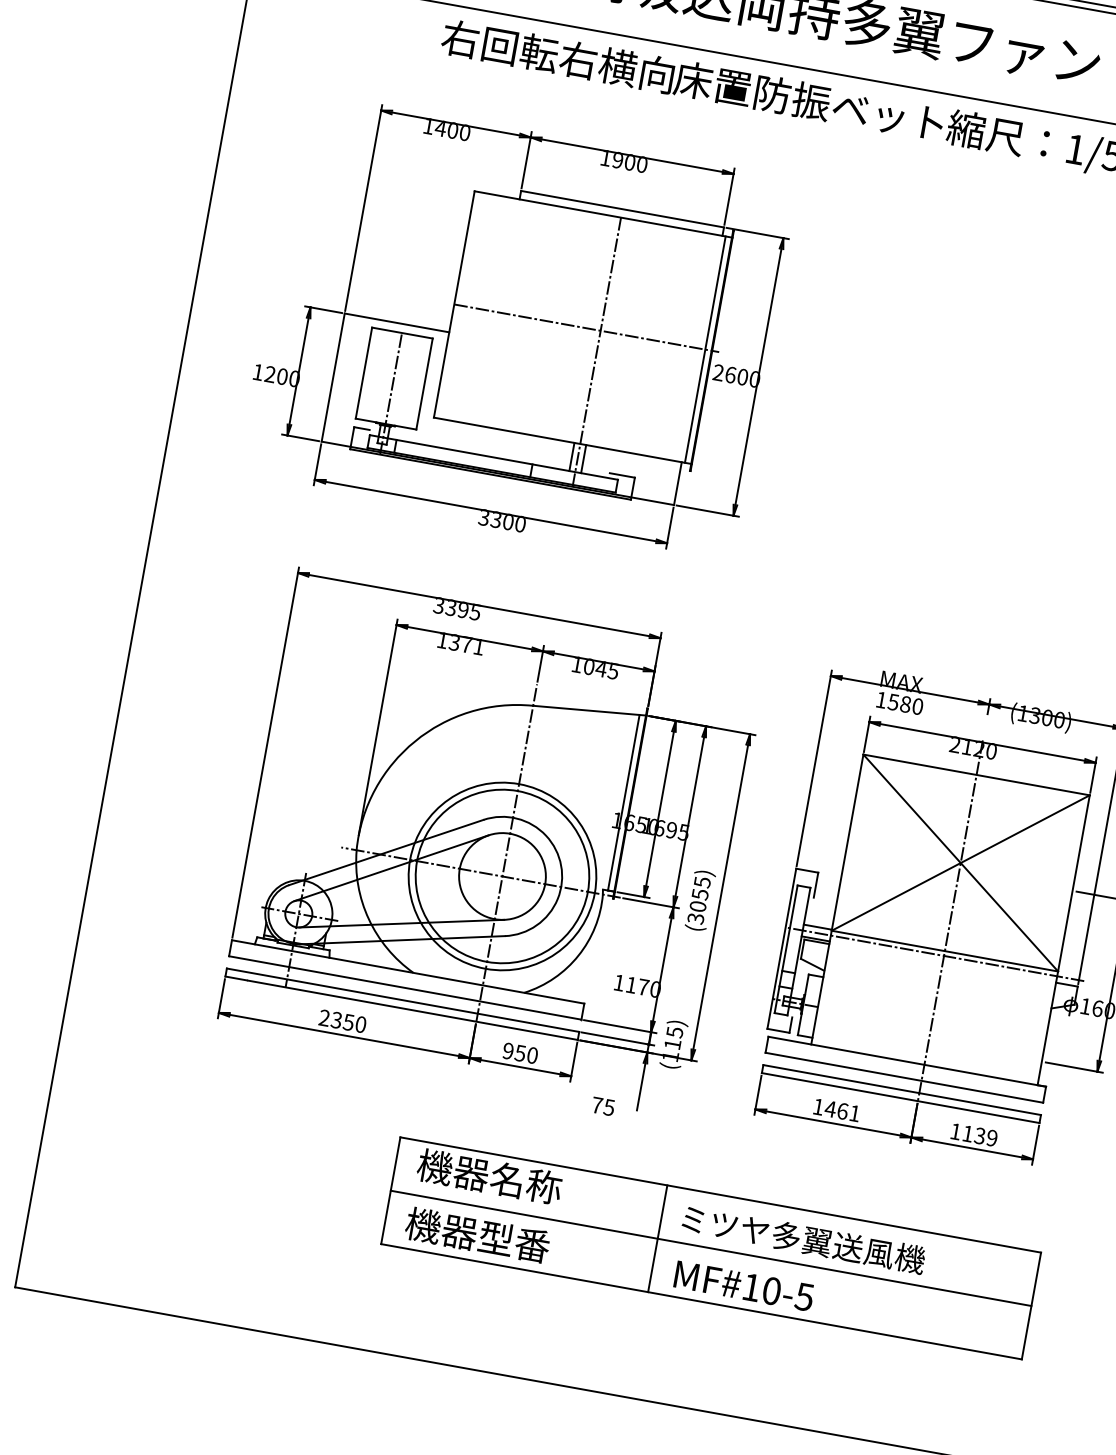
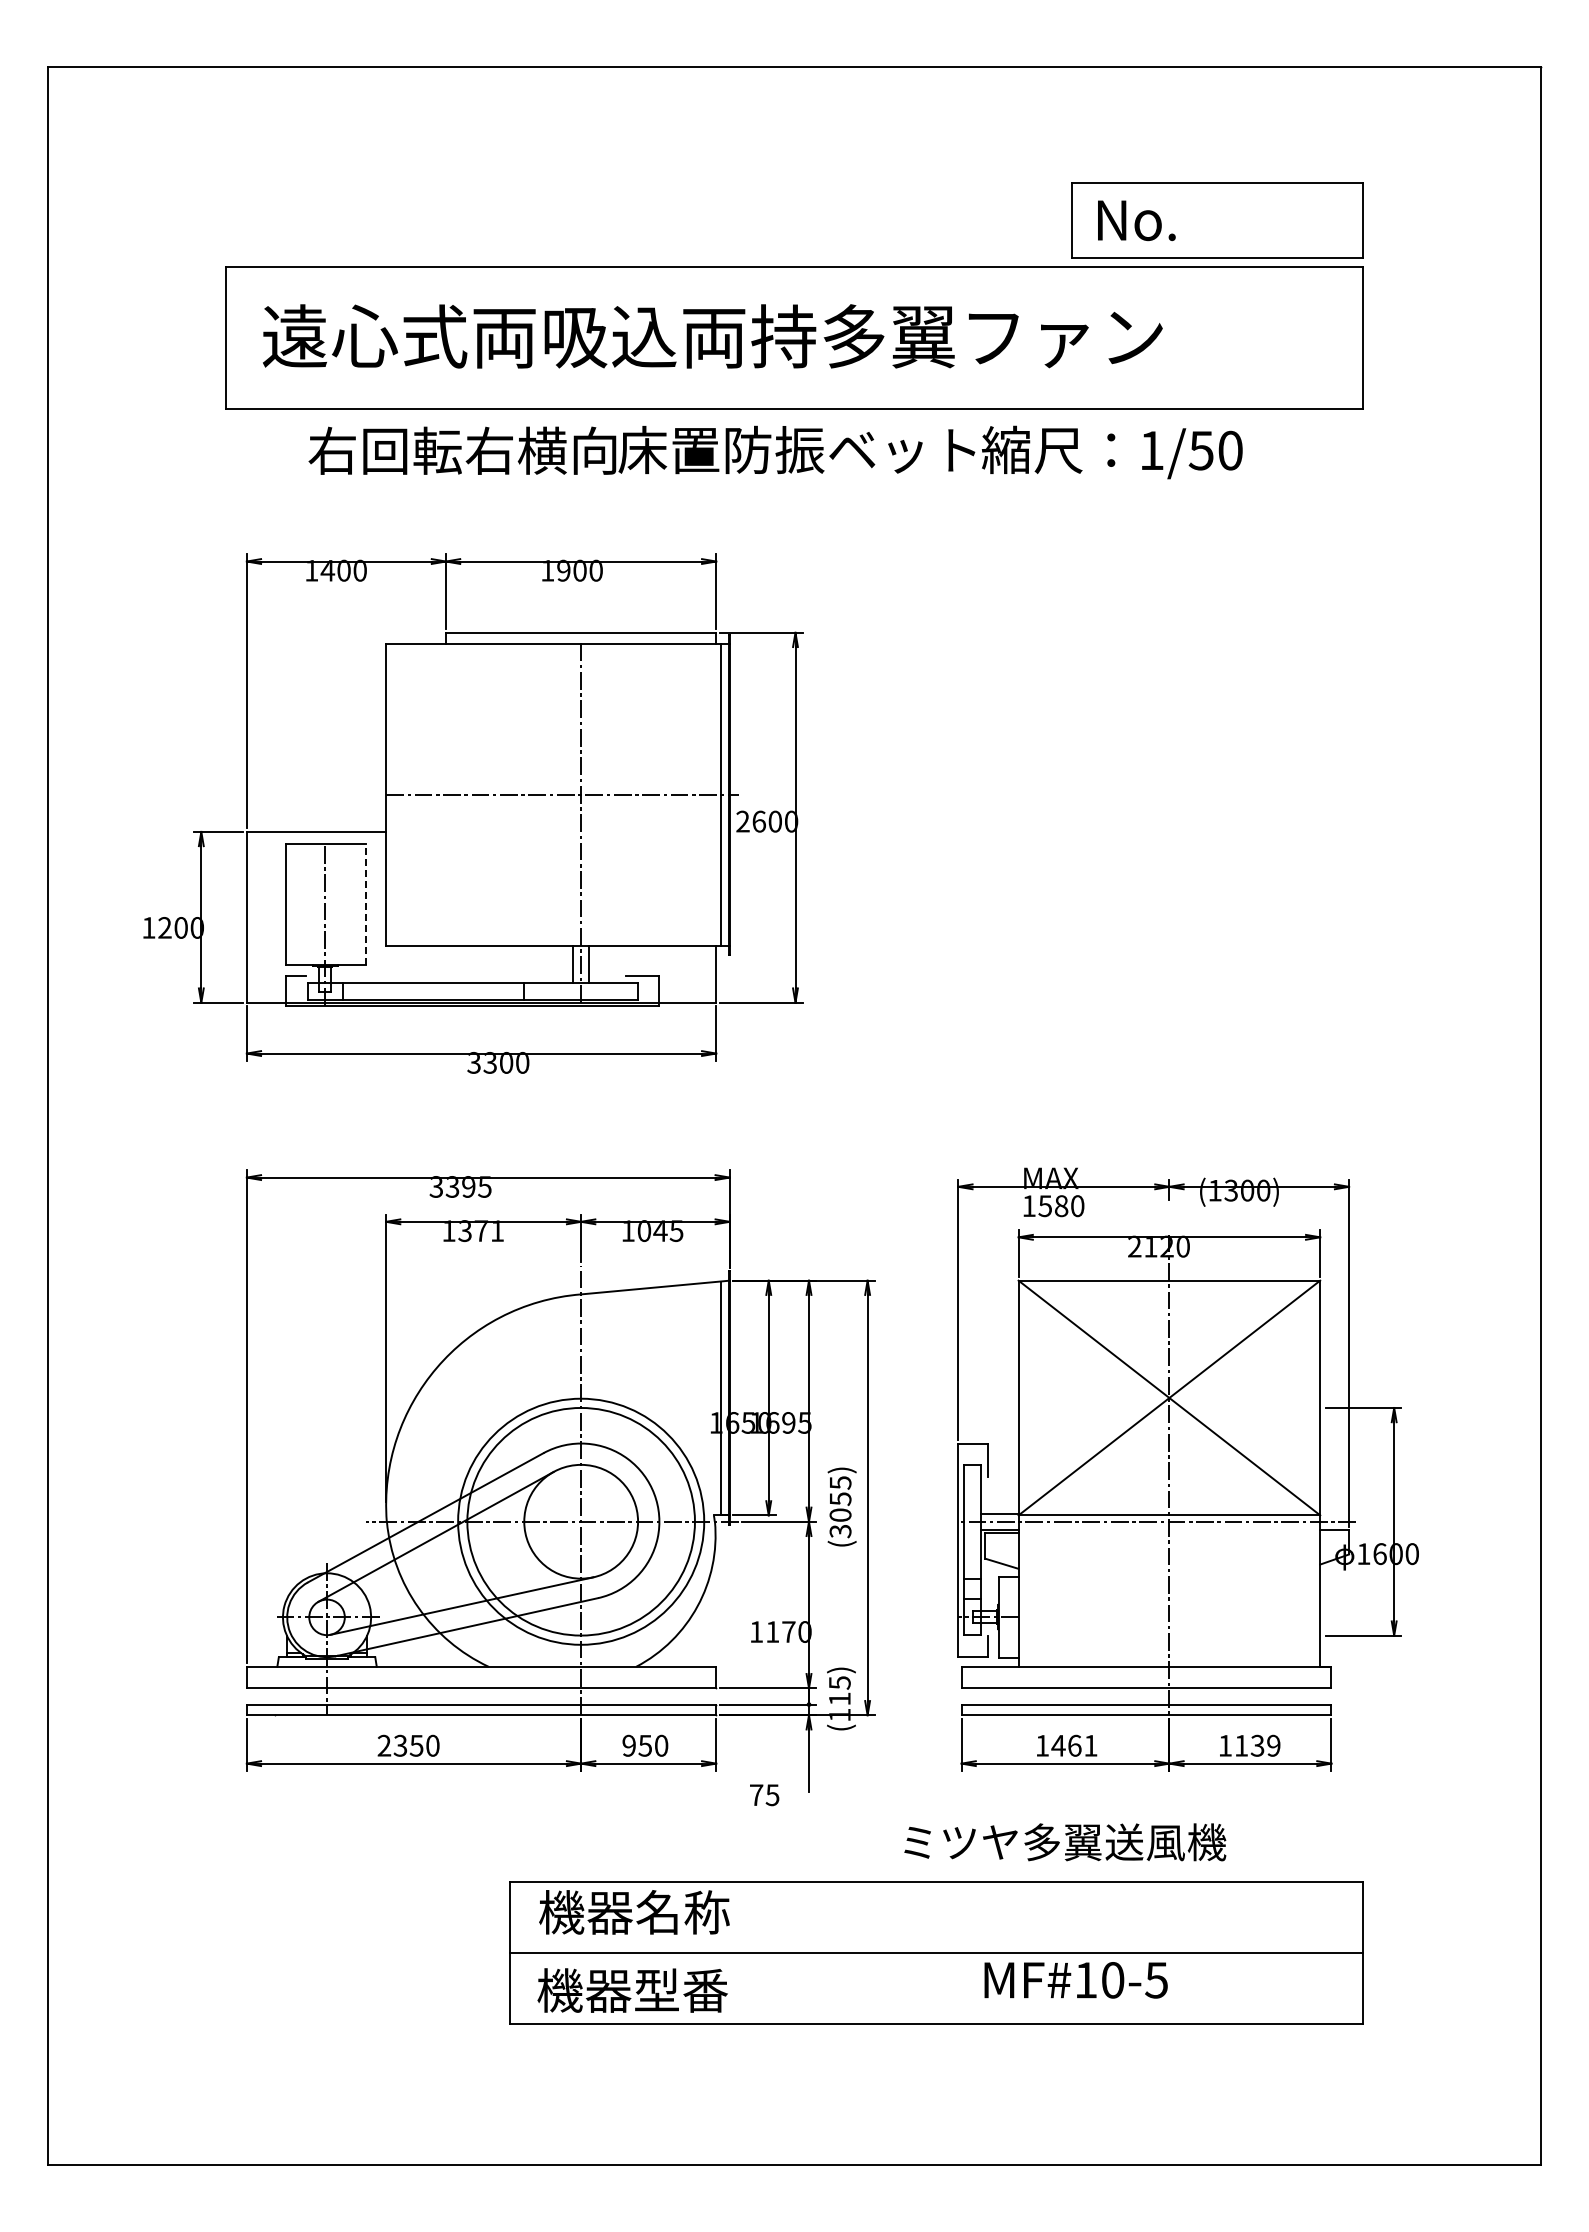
line: (424, 384) -> (366, 904), solid -> dashed
line: (657, 1238) -> (865, 1953), removed
text: (803, 1239) -> (1065, 1842), moved
text: (743, 1286) -> (1075, 1980), moved

